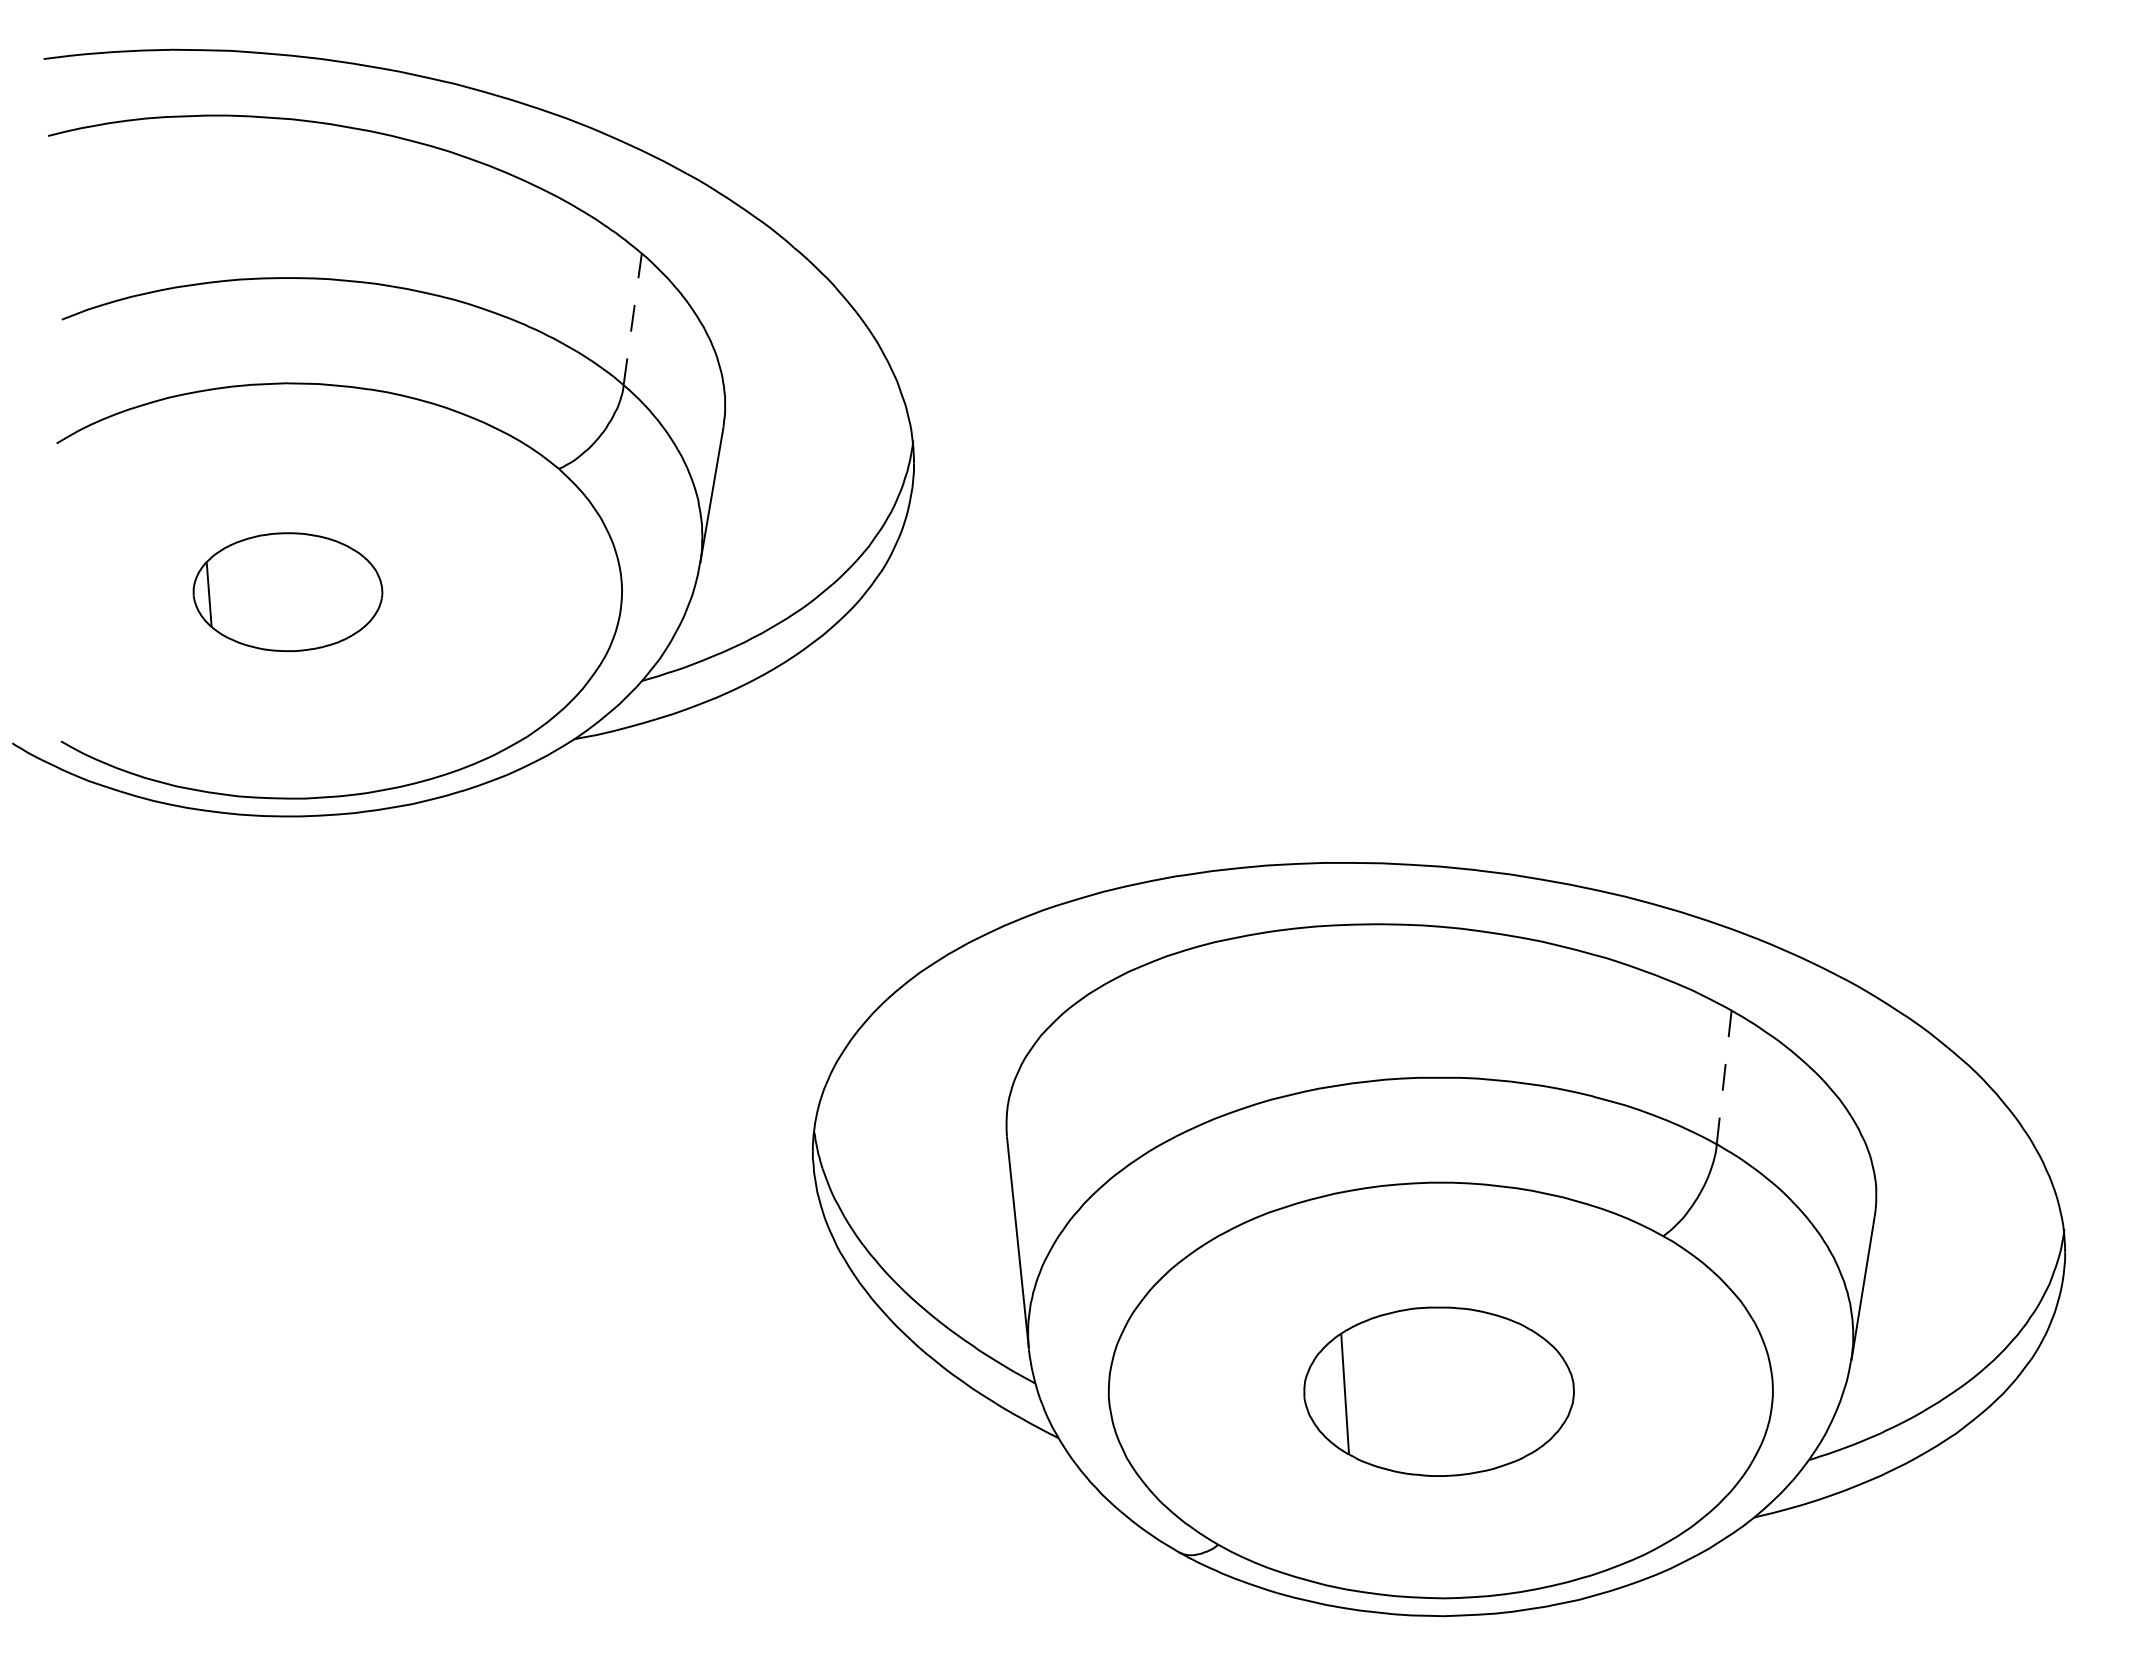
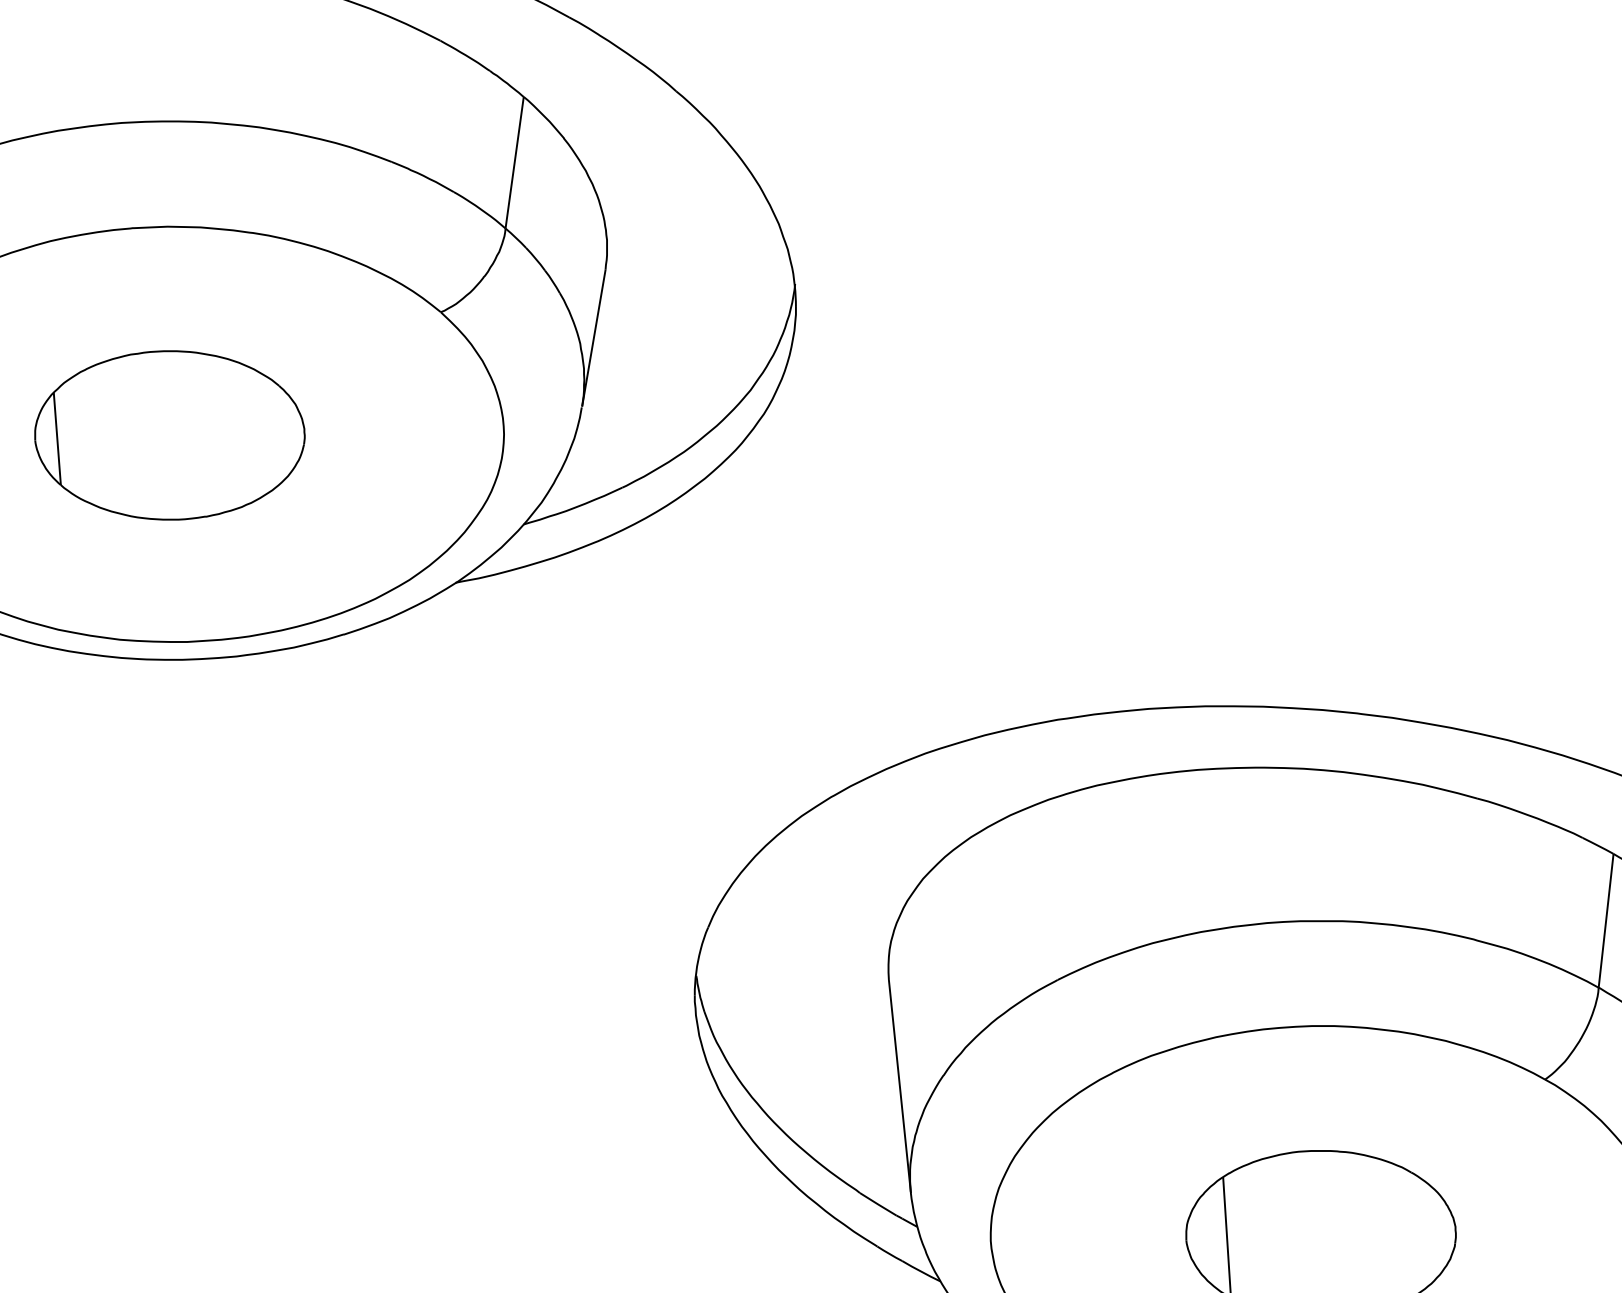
line: (632, 318) -> (514, 161), dashed -> solid
part: (287, 592) -> (169, 435), size x1.43
line: (1724, 1076) -> (1606, 919), dashed -> solid

